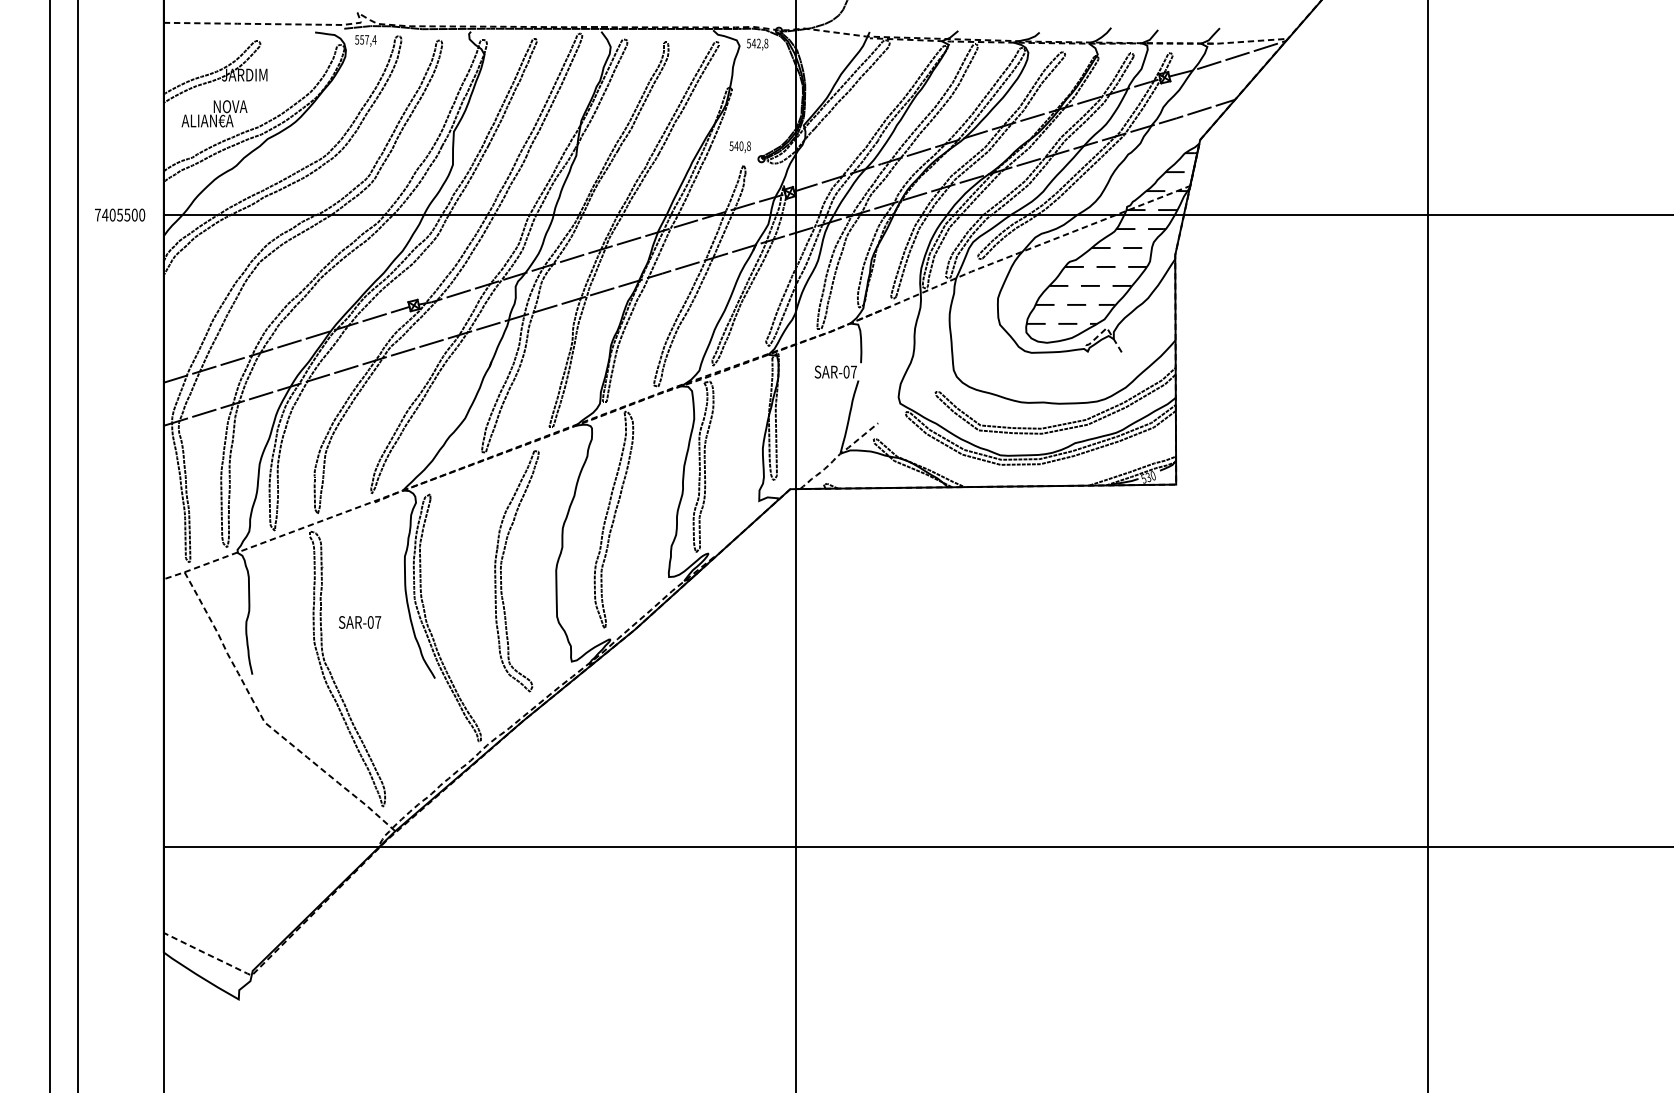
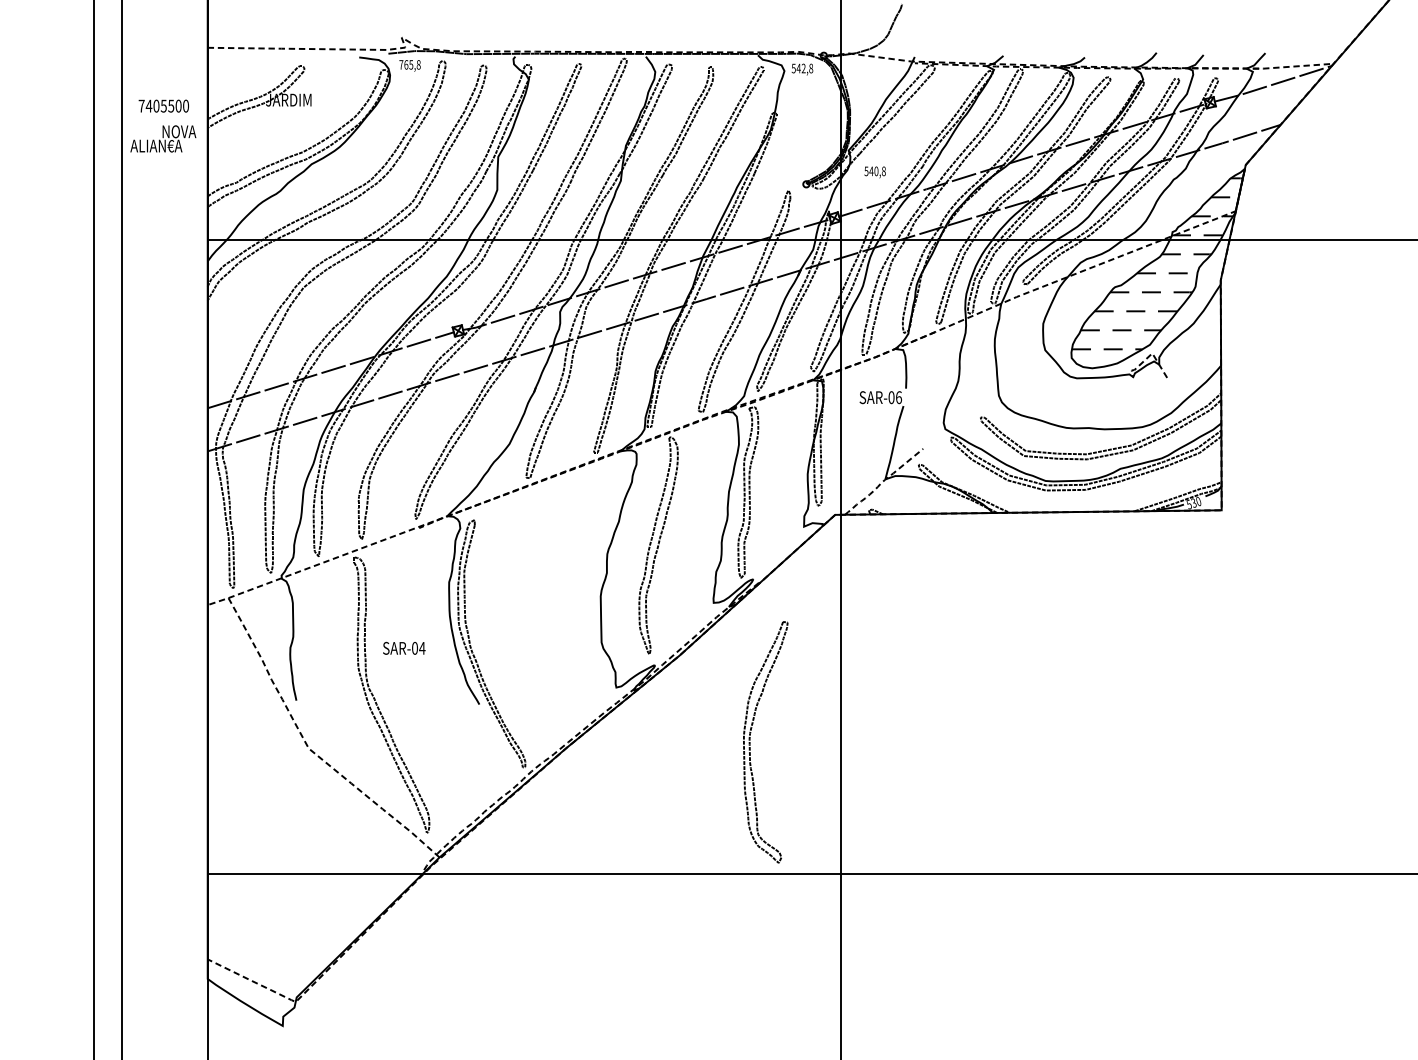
text: (365, 39) -> (409, 64), 557,4 -> 765,8
text: (214, 113) -> (163, 138), moved
text: (739, 147) -> (874, 172), moved
text: (120, 214) -> (164, 105), moved
text: (853, 371) -> (898, 397), SAR-07 -> SAR-06
part: (501, 571) -> (750, 742), moved
text: (377, 622) -> (421, 648), SAR-07 -> SAR-04

